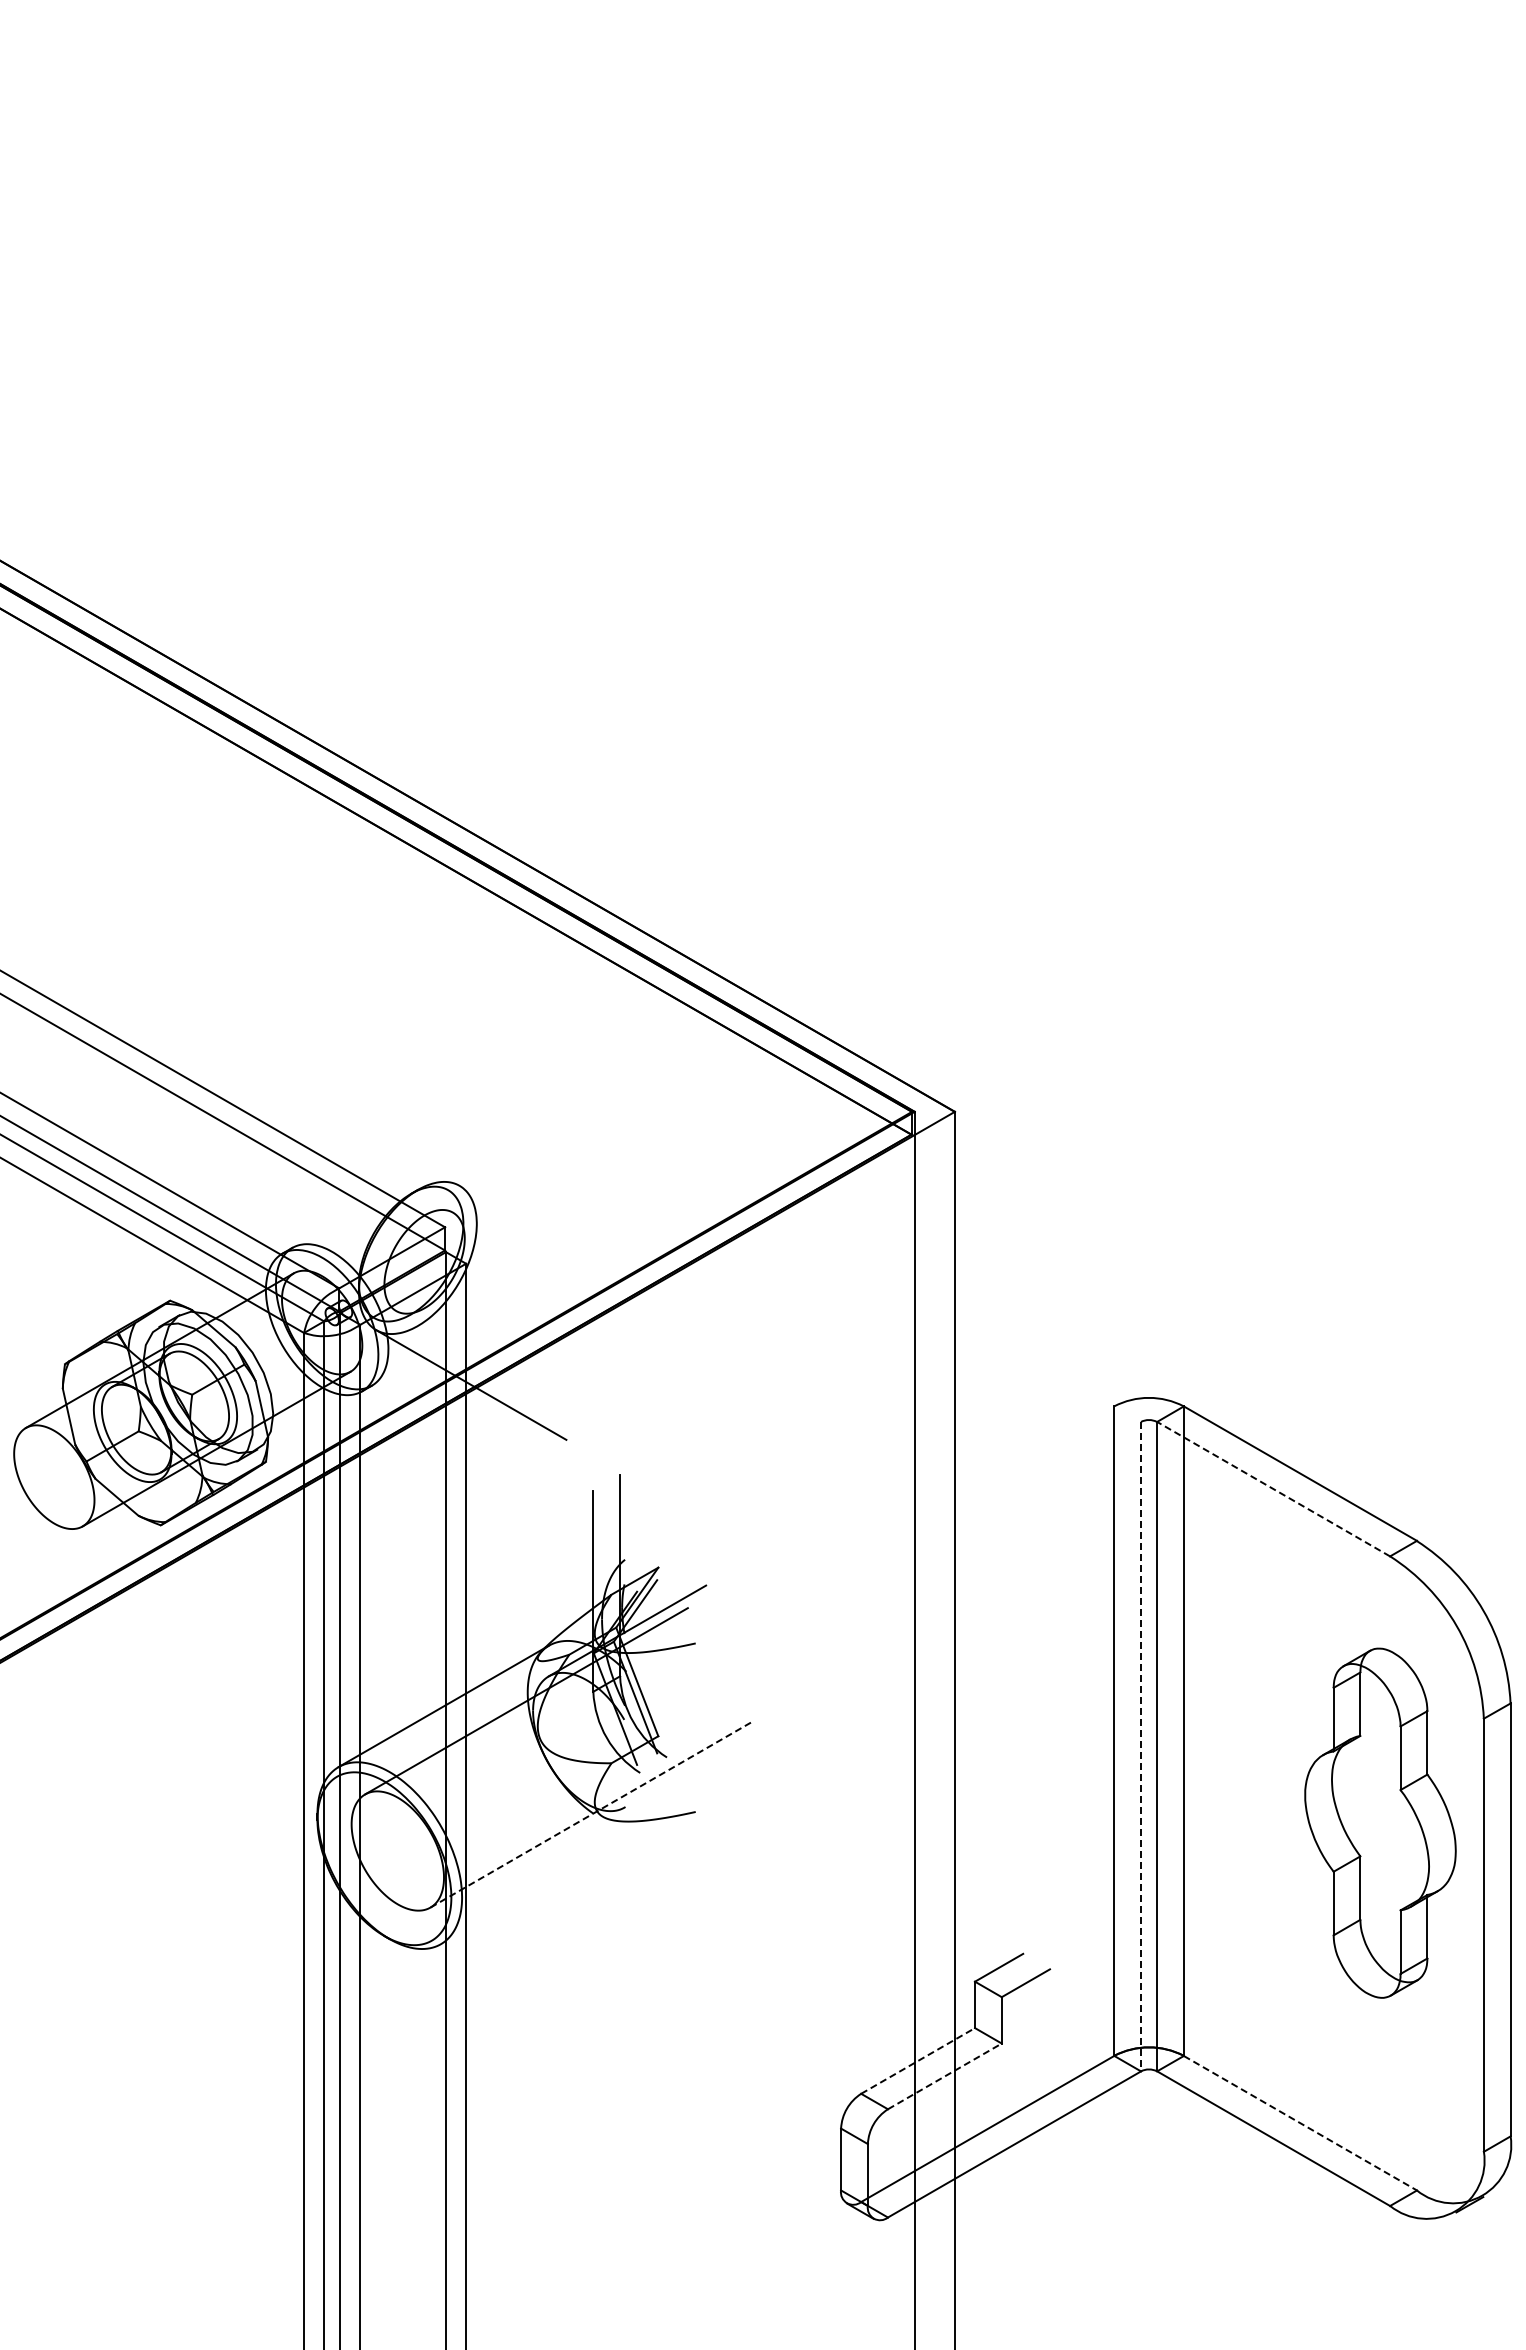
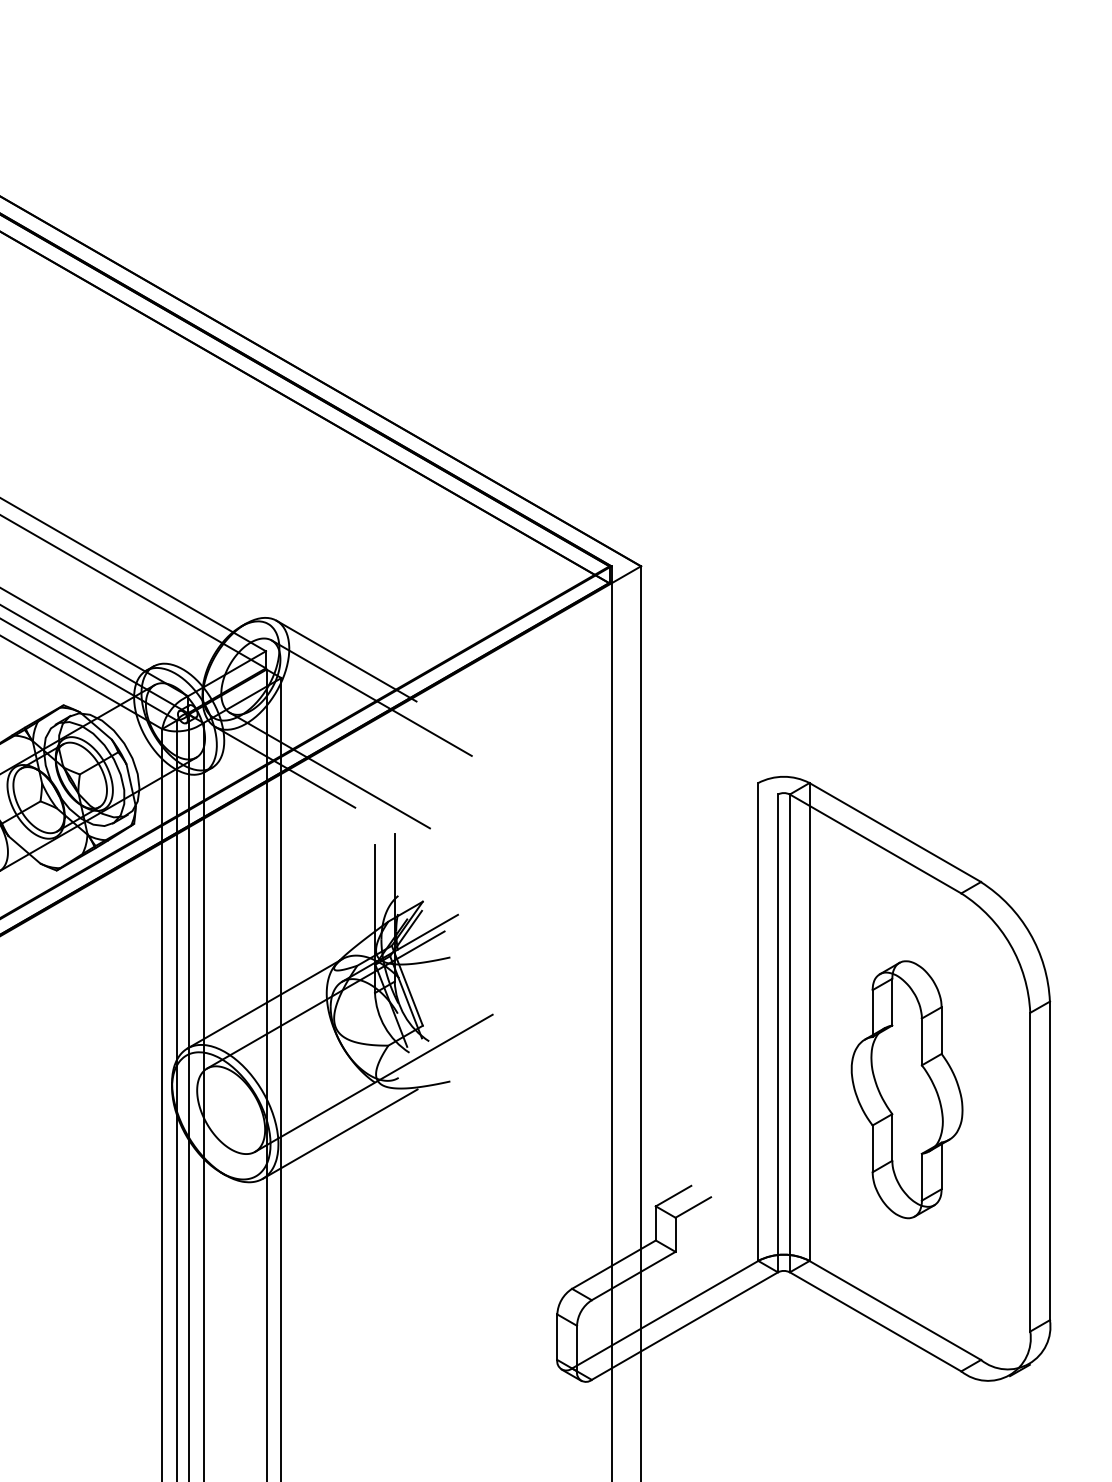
line: (554, 1240) -> (346, 660), added
line: (588, 1290) -> (371, 697), added
line: (532, 1389) -> (330, 770), added
line: (1273, 1488) -> (875, 843), dashed -> solid
line: (1141, 1746) -> (778, 1033), dashed -> solid
line: (592, 1814) -> (374, 1083), dashed -> solid
part: (1380, 1822) -> (907, 1089), moved
line: (545, 1883) -> (339, 1134), added
line: (918, 2060) -> (614, 1264), dashed -> solid
line: (944, 2076) -> (633, 1276), dashed -> solid
line: (1300, 2123) -> (895, 1310), dashed -> solid

